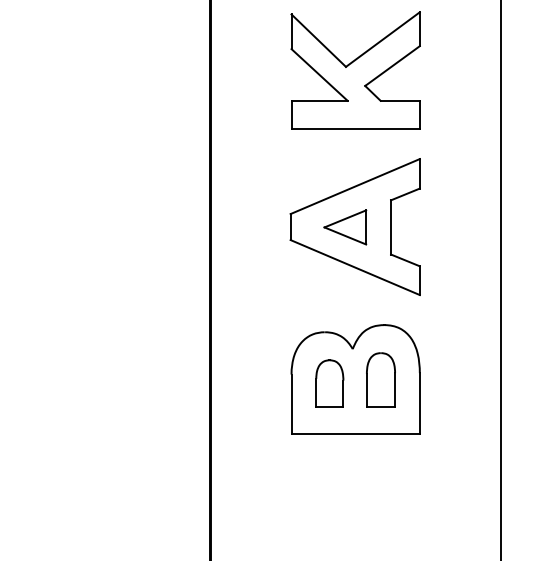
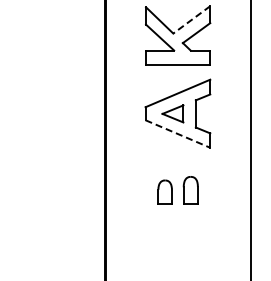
line: (382, 38) -> (191, 19), solid -> dashed
line: (356, 268) -> (178, 134), solid -> dashed
part: (356, 378) -> (178, 189), removed

